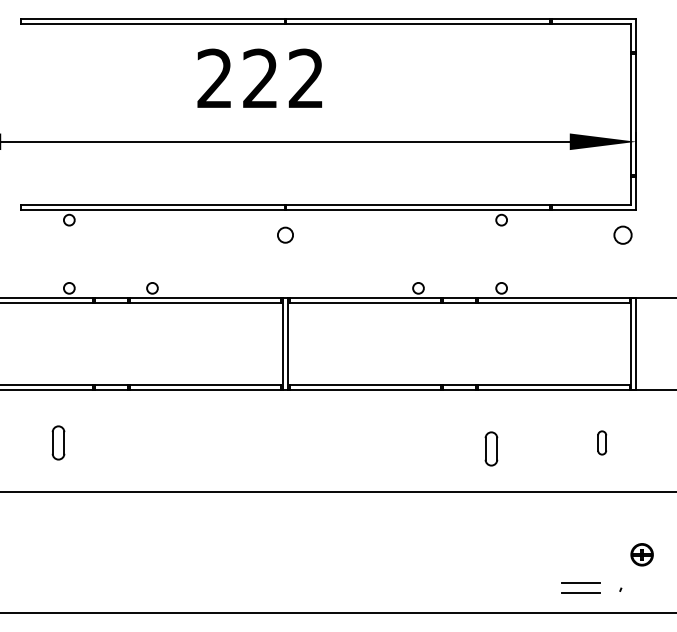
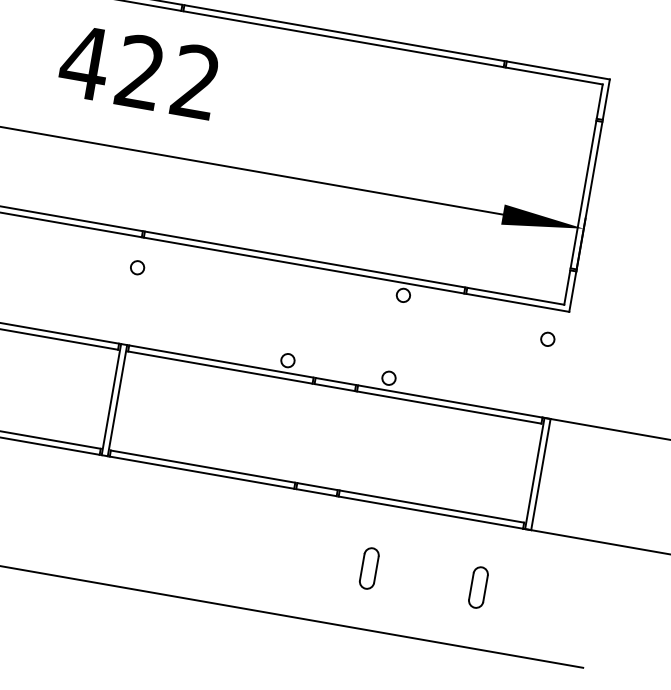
text: (214, 77) -> (84, 61), 222 -> 422
circle: (285, 234) -> (137, 266), size x0.71
circle: (622, 234) -> (547, 338), size x0.62
part: (601, 442) -> (477, 586), size x1.43
part: (491, 448) -> (369, 567), moved

